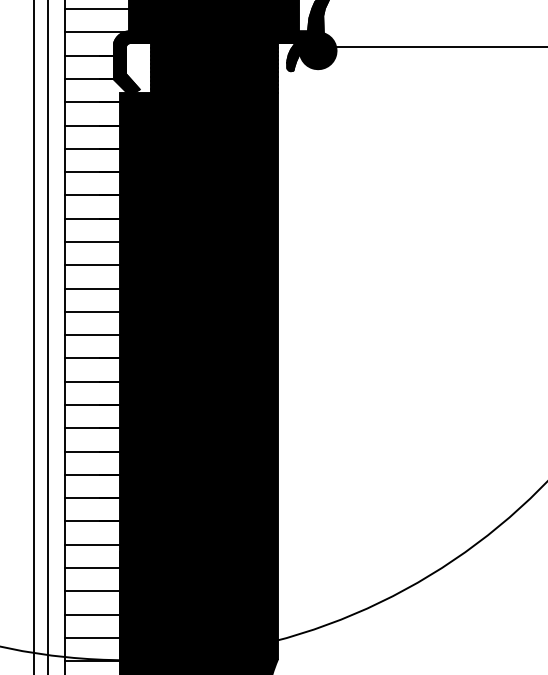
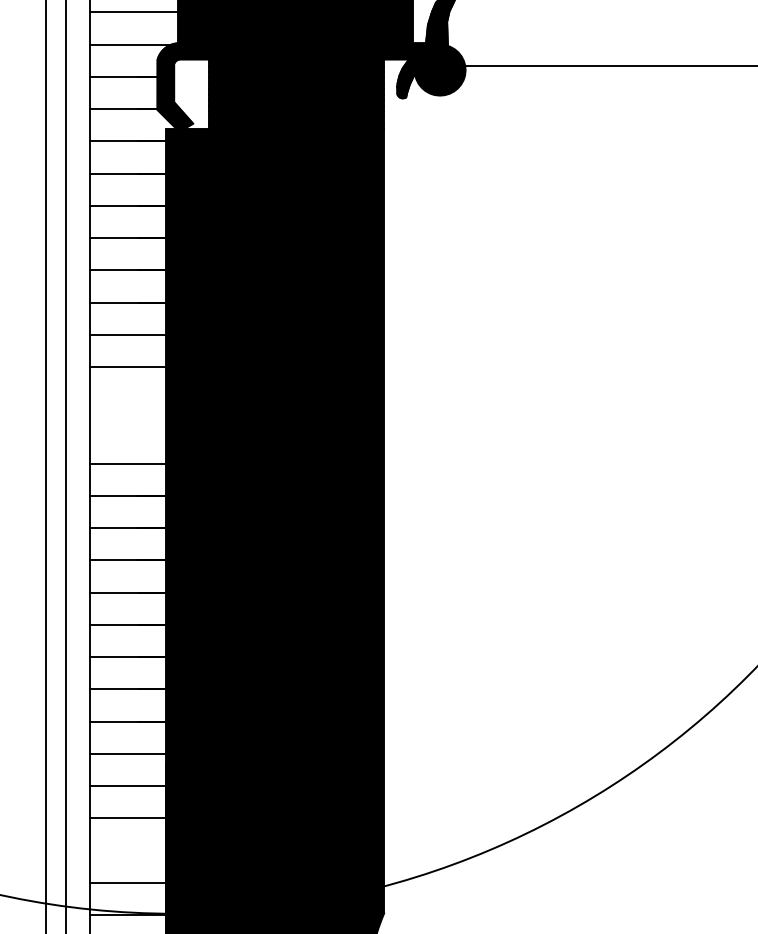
line: (93, 288) -> (128, 399), removed
line: (93, 311) -> (128, 431), removed
line: (93, 614) -> (128, 850), removed

